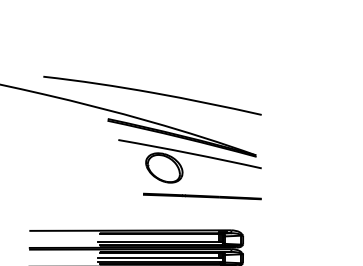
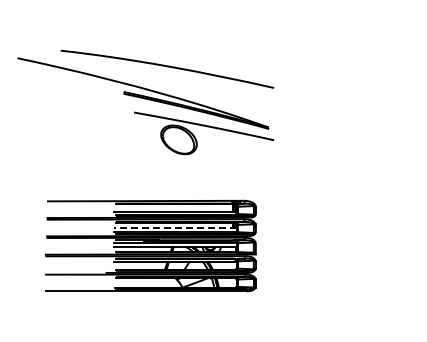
line: (202, 196) -> (216, 167), removed
line: (159, 257) -> (174, 227), solid -> dashed

